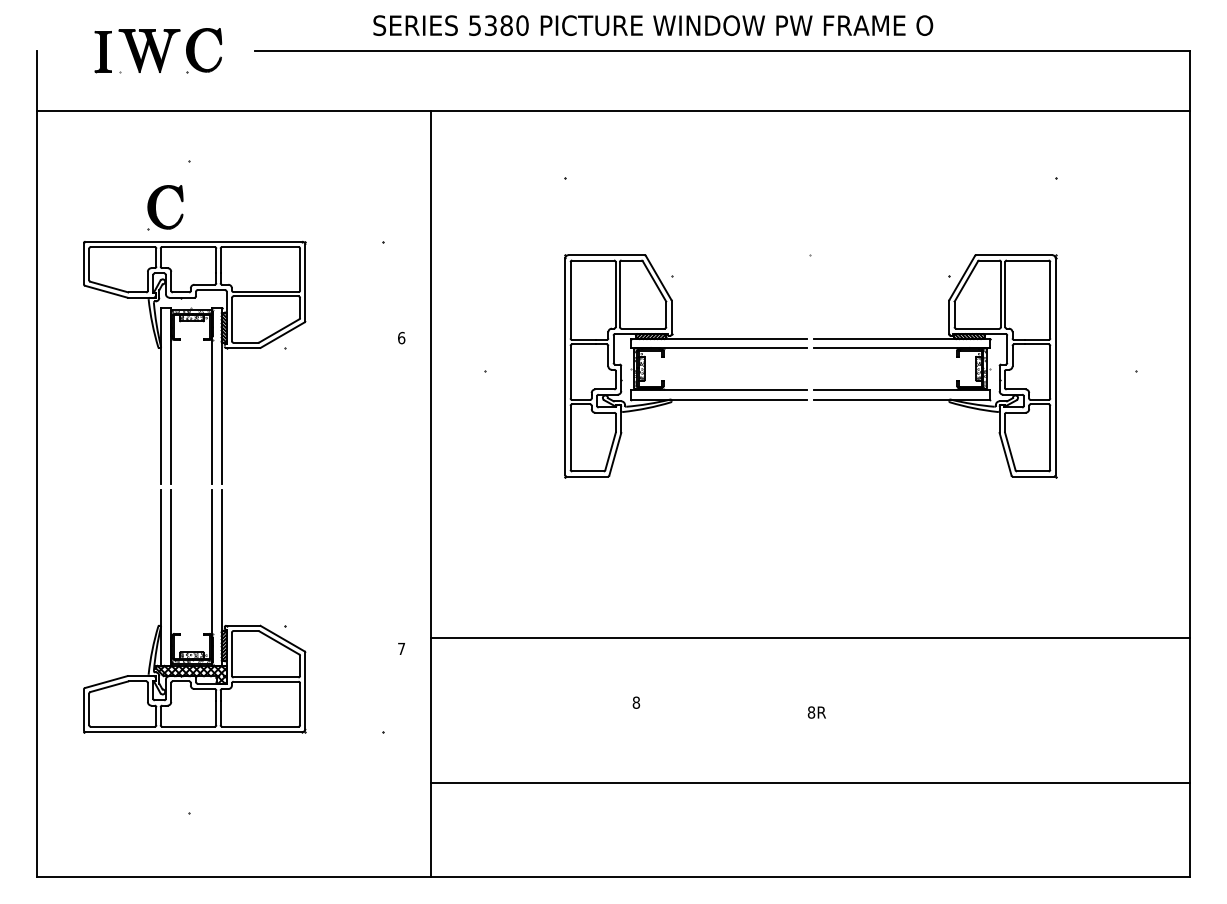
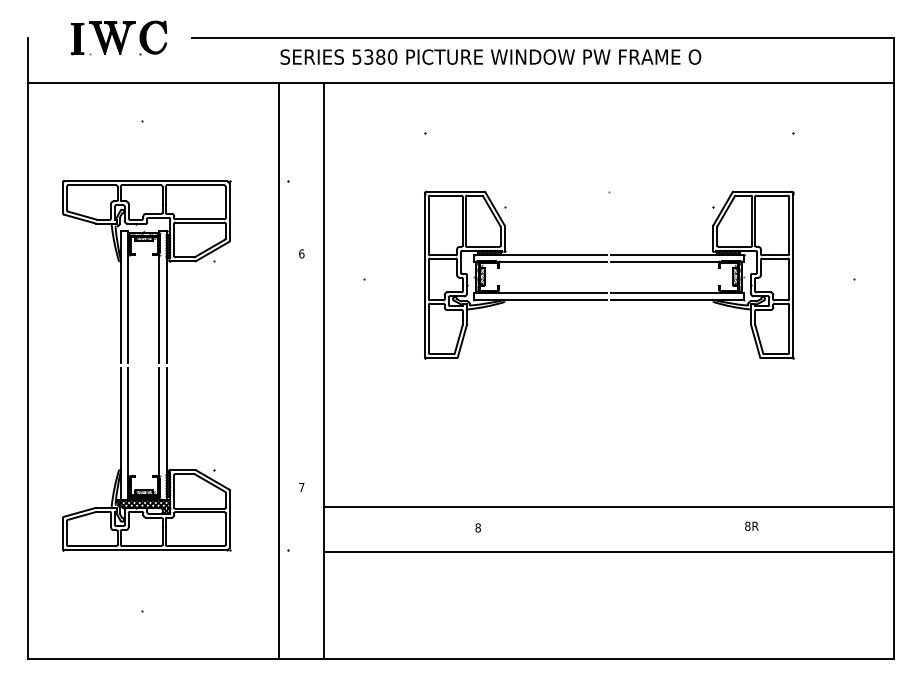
text: (652, 24) -> (490, 56), moved
part: (156, 207) -> (117, 155), removed
line: (370, 493) -> (278, 370), added
line: (811, 638) -> (609, 507), moved
text: (816, 711) -> (751, 525), moved
line: (811, 783) -> (609, 552), moved

